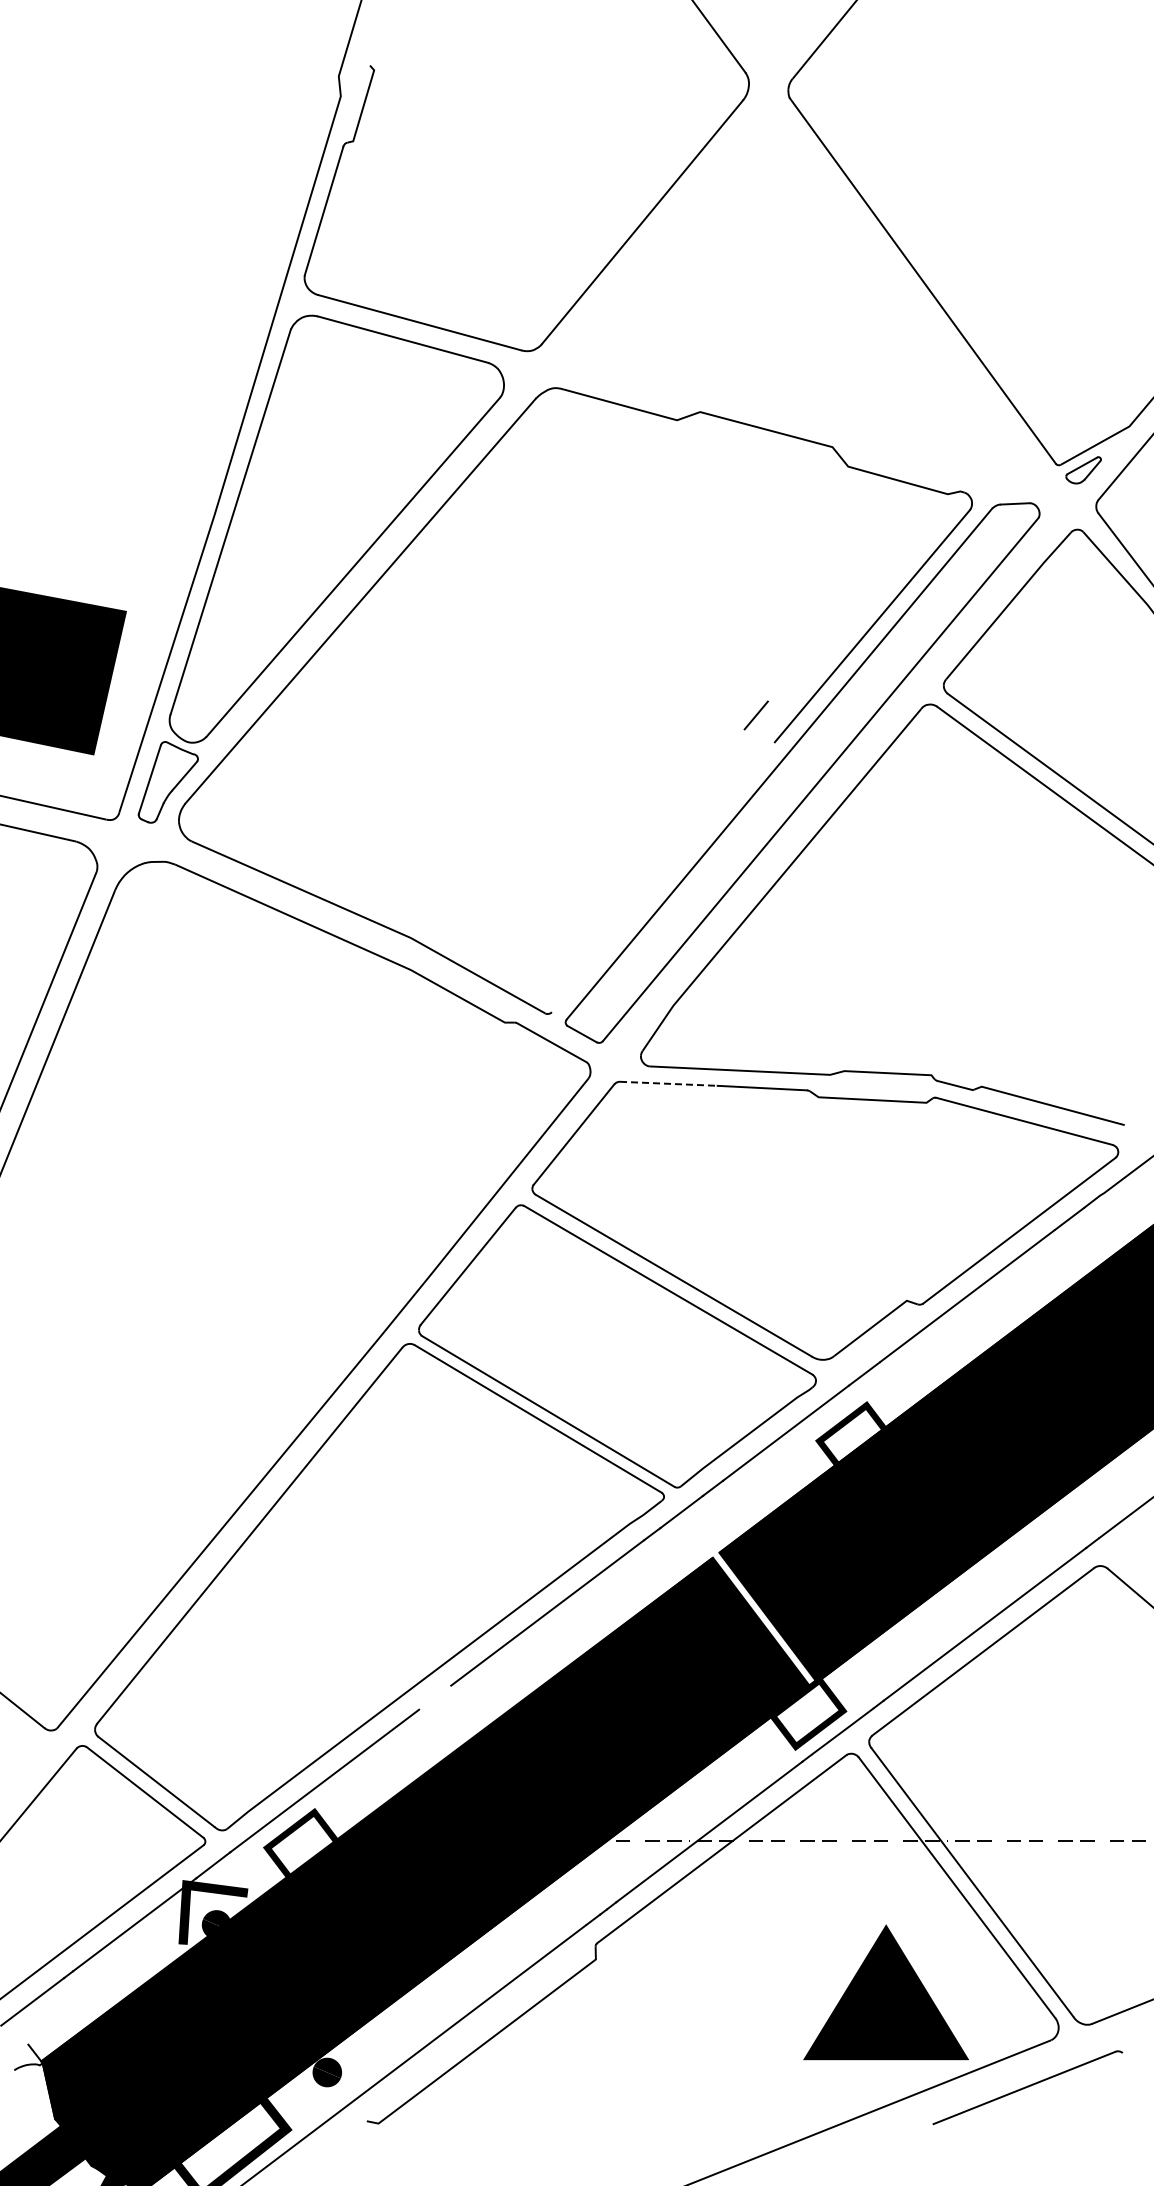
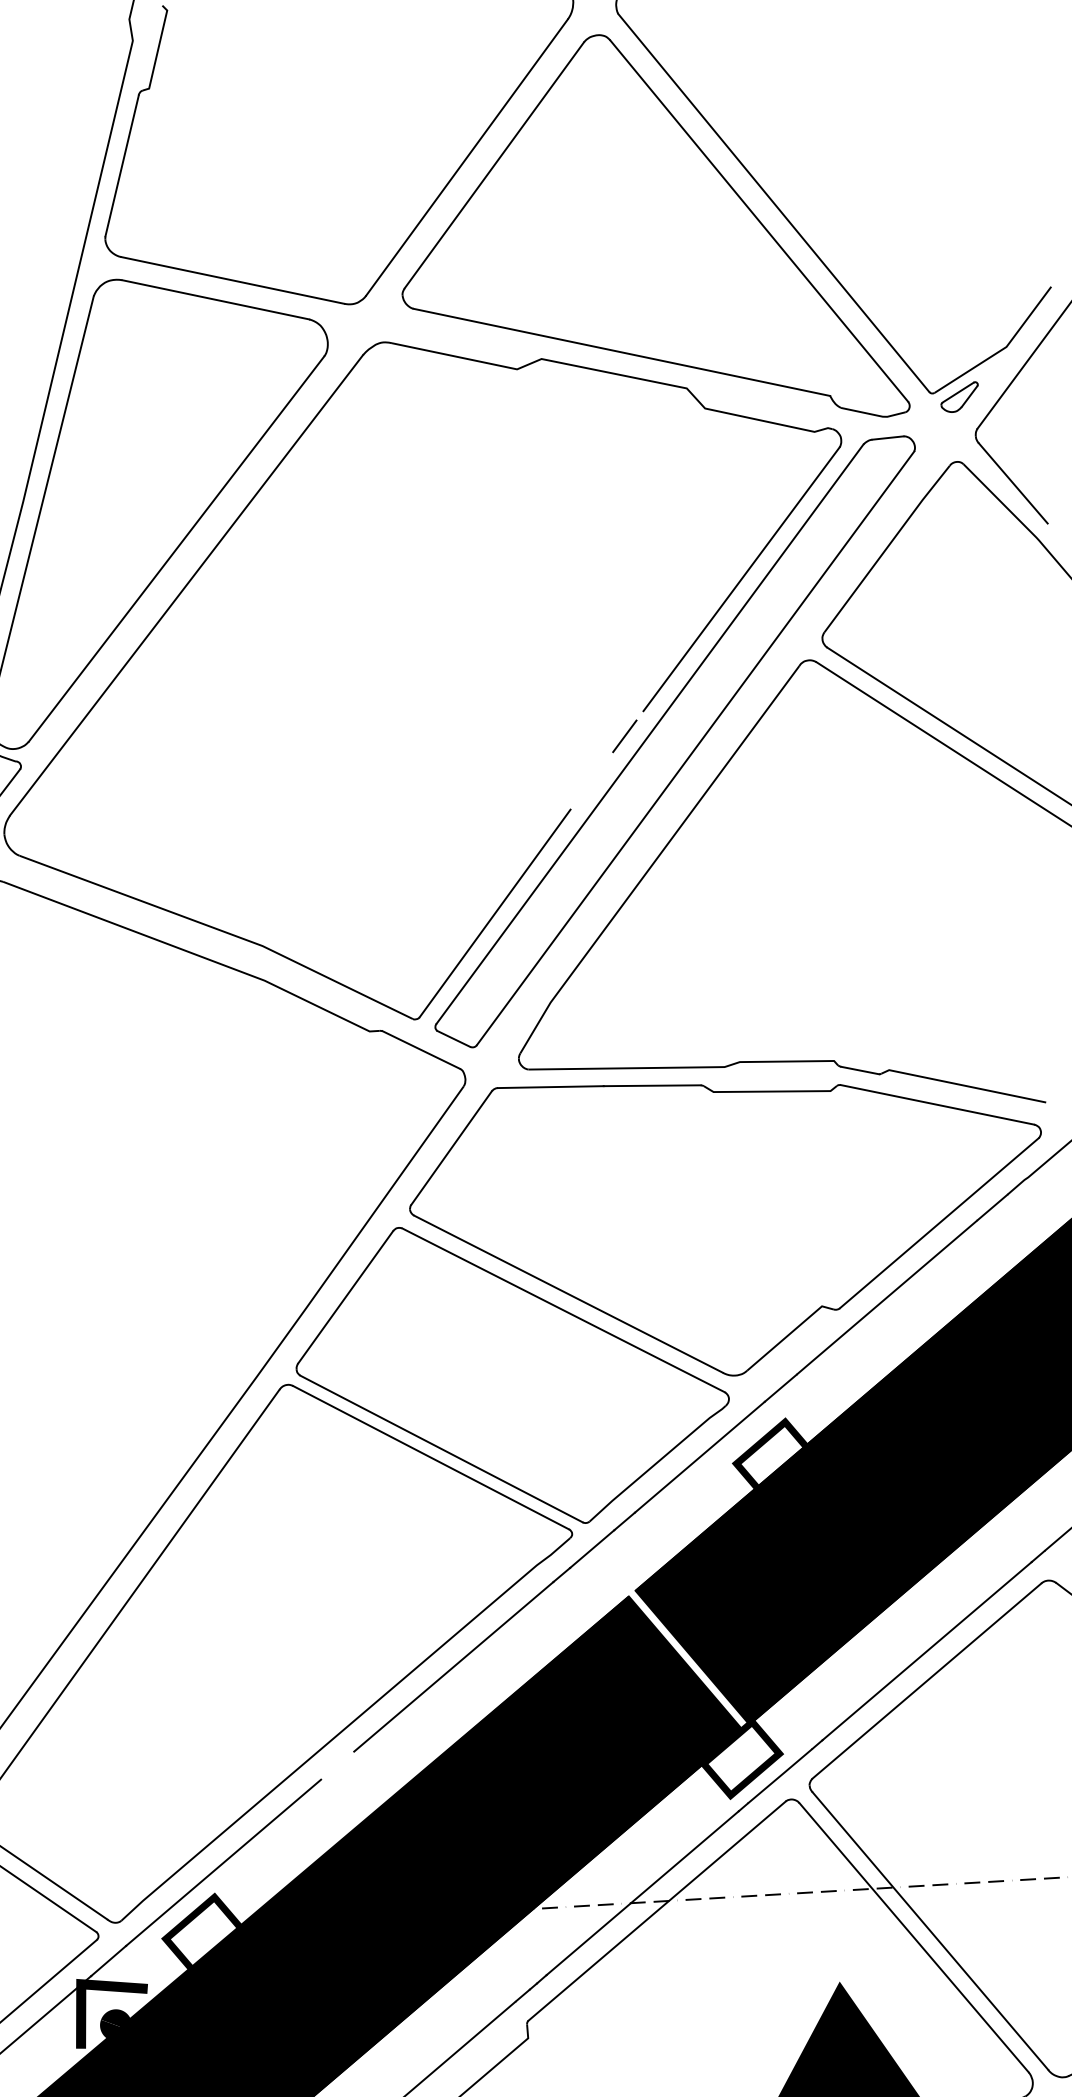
part: (805, 300) -> (648, 231), added
line: (755, 715) -> (623, 736), moved
line: (626, 920) -> (494, 913), added
line: (668, 1083) -> (550, 1086), dashed -> solid

